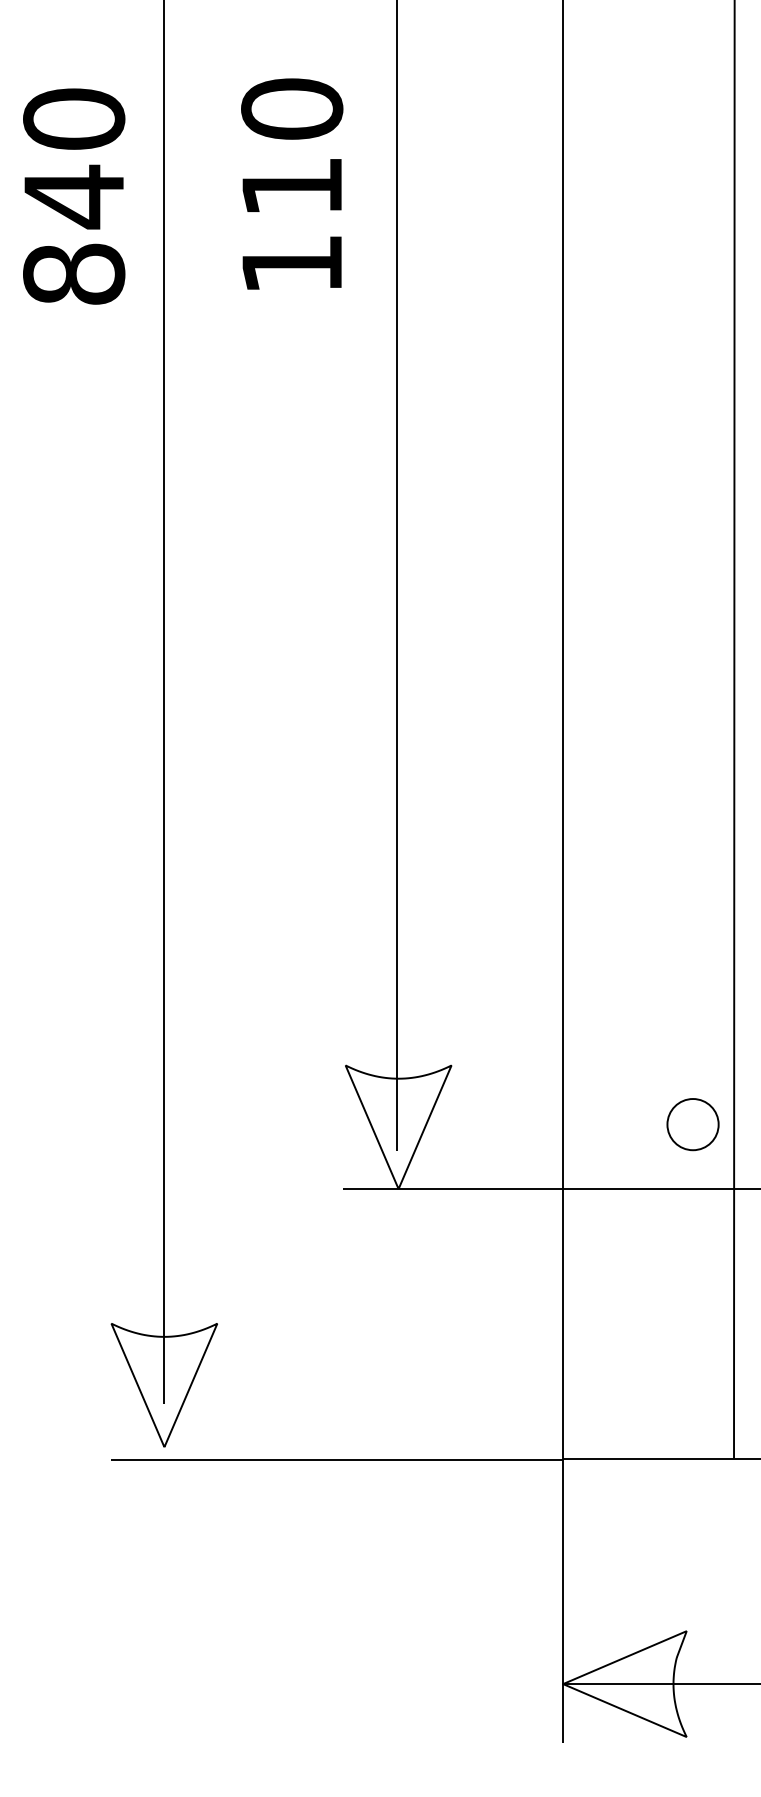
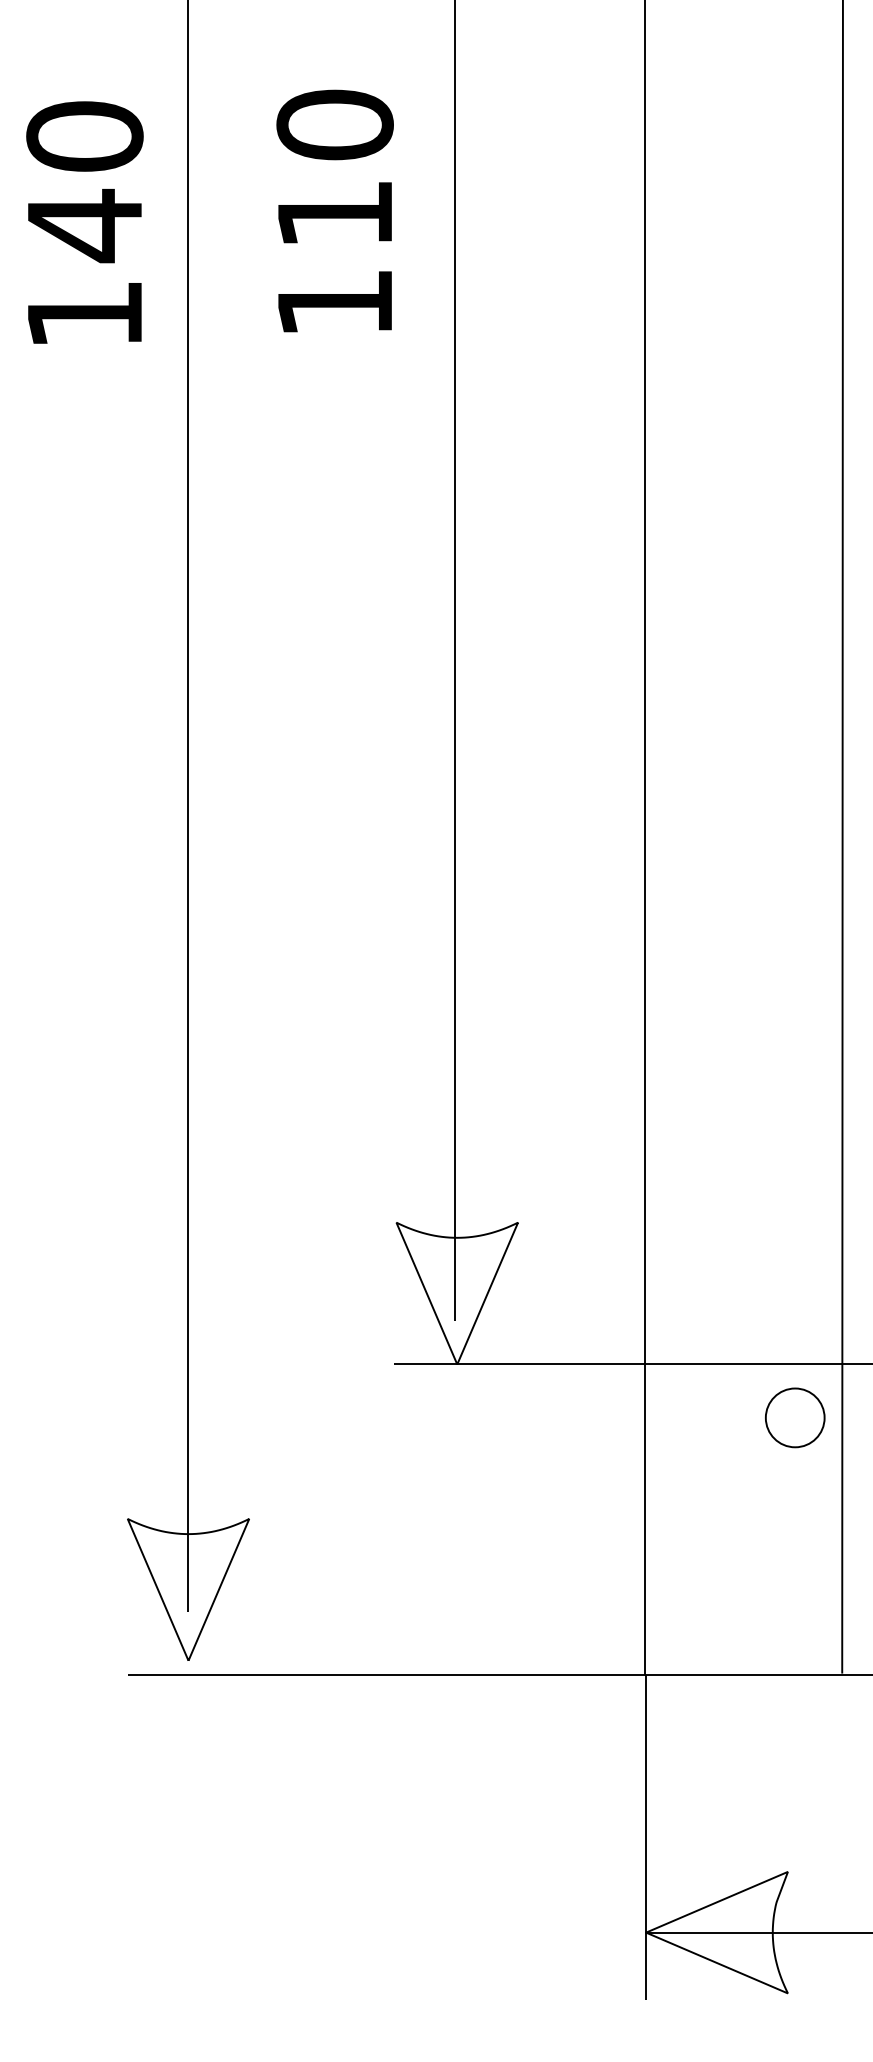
text: (74, 273) -> (85, 313), 840 -> 140
part: (692, 1124) -> (794, 1417), moved

